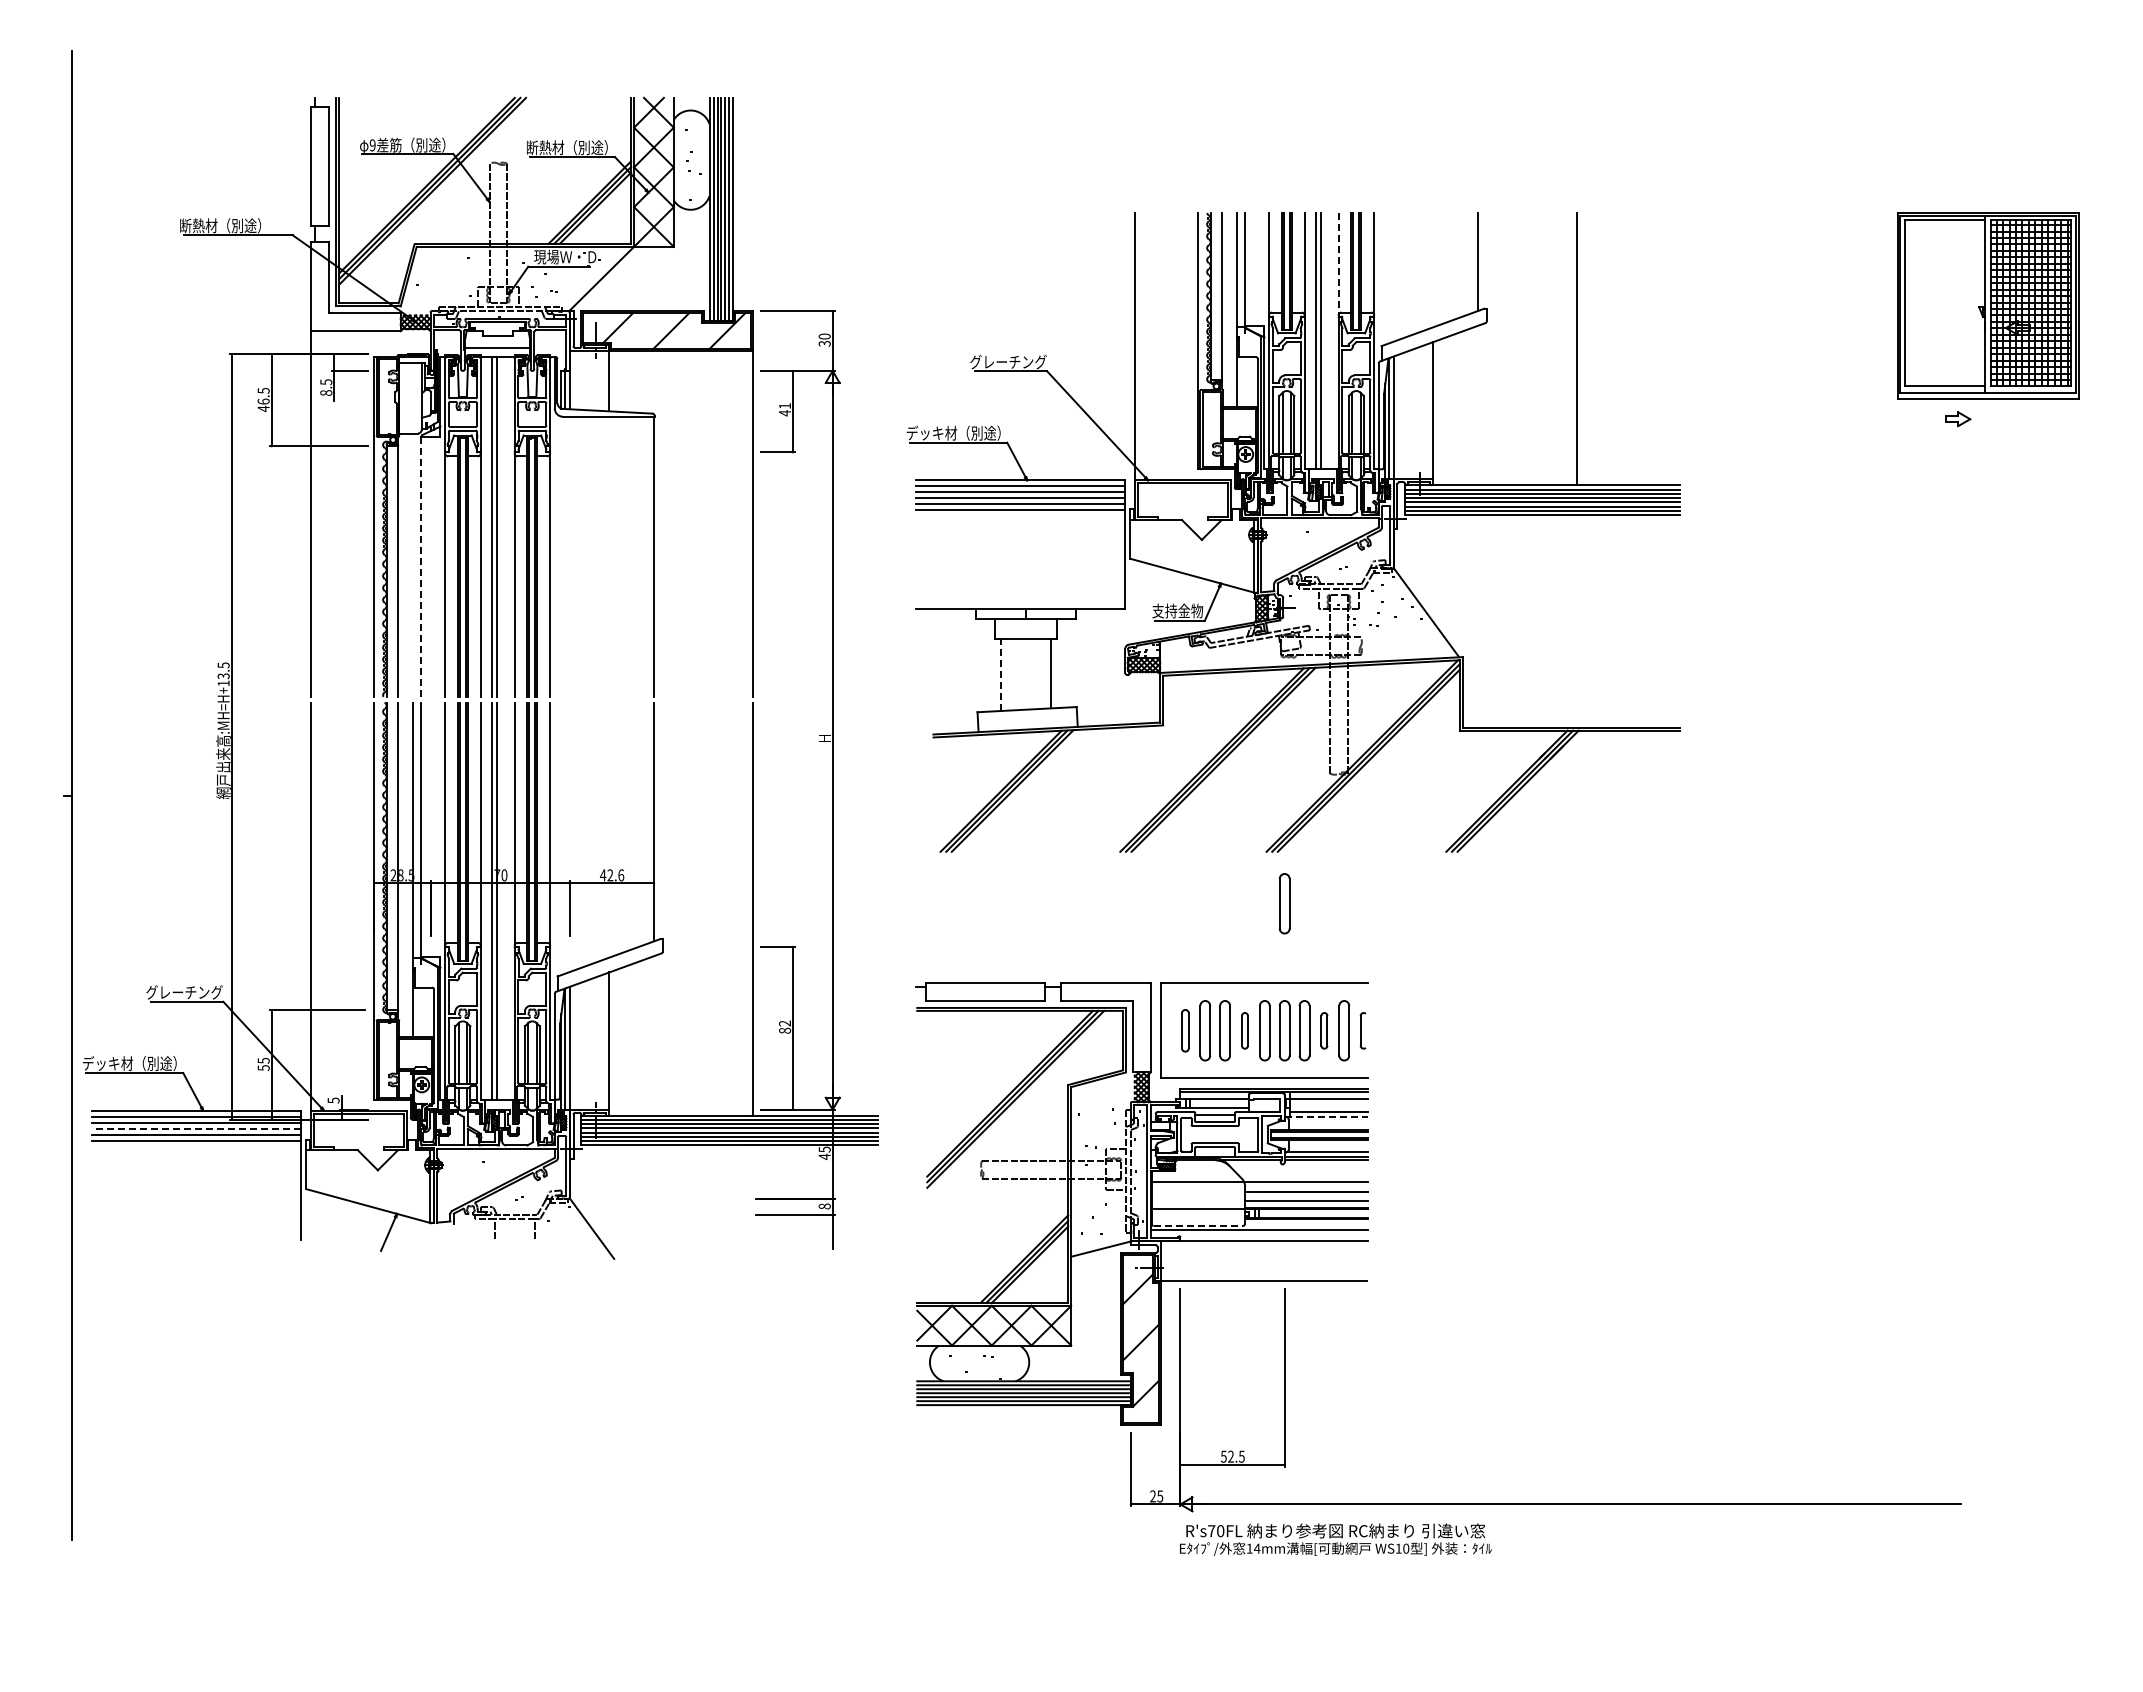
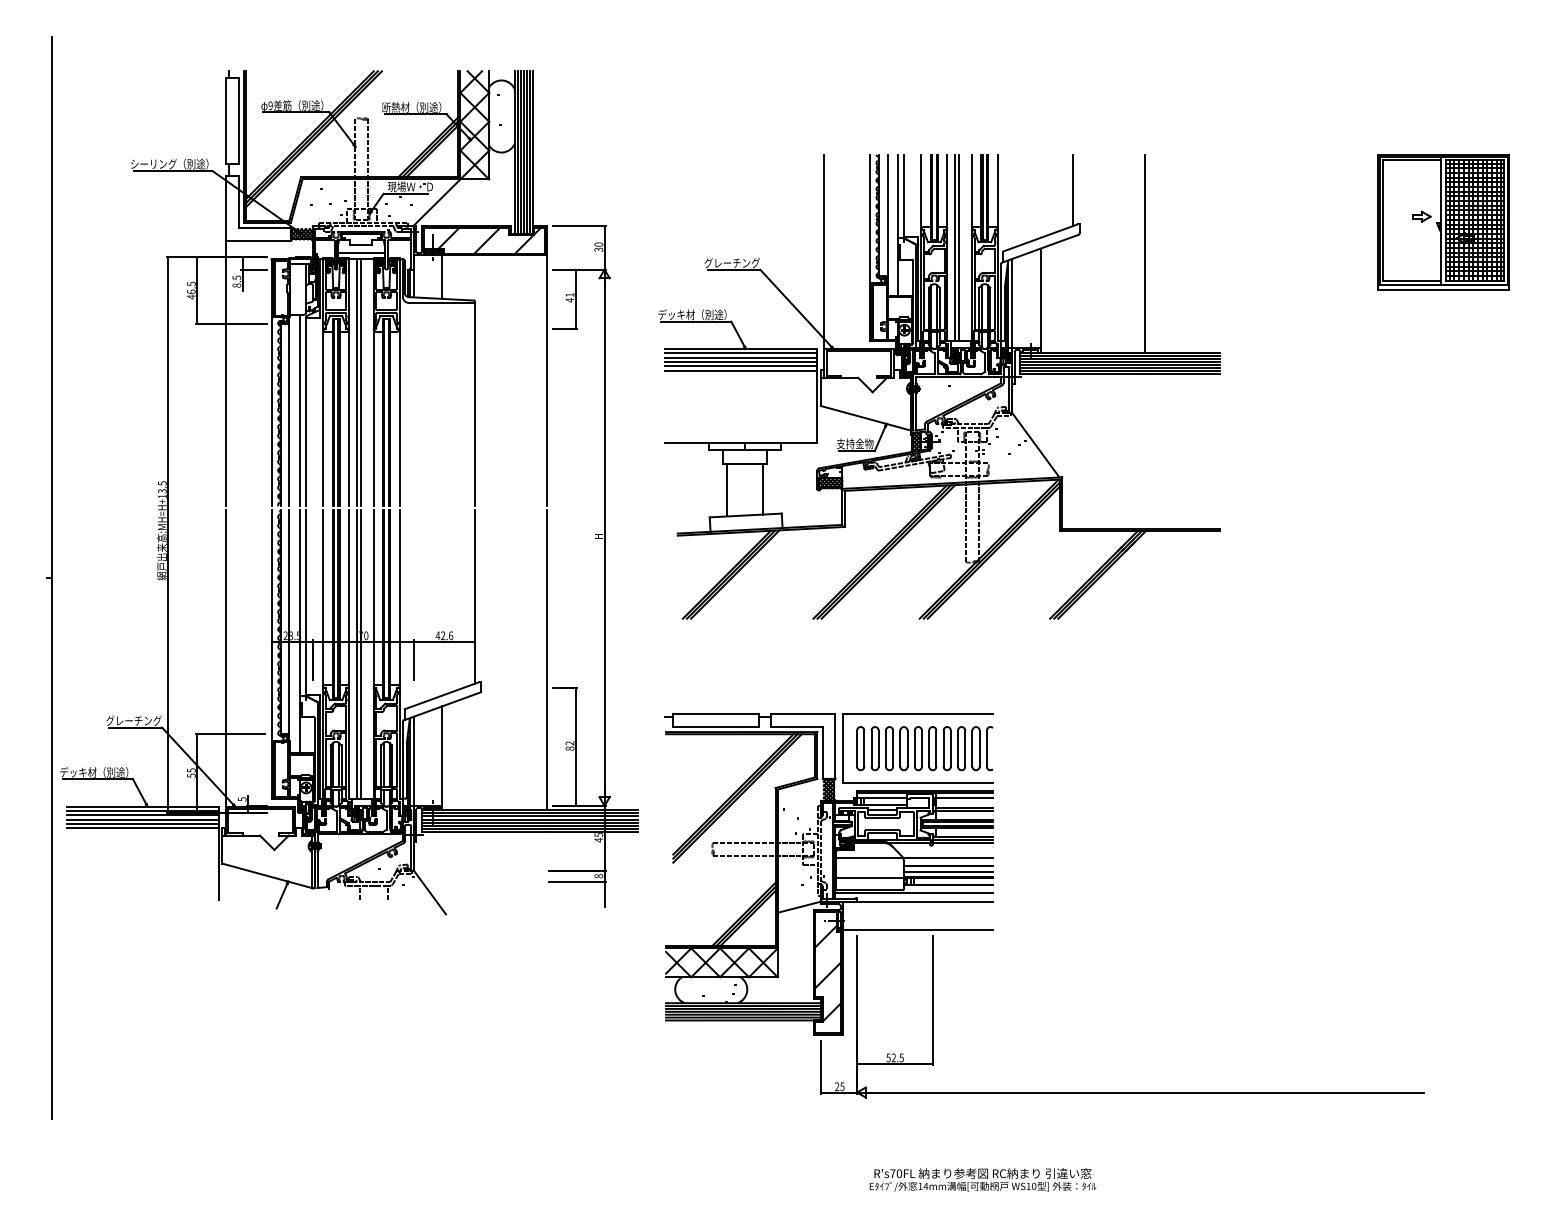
text: (233, 225) -> (169, 163), 断熱材（別途） -> シーリング（別途）
line: (1338, 265) -> (971, 192), dashed -> solid
part: (1958, 419) -> (1422, 216), moved
line: (412, 564) -> (299, 410), added
line: (421, 567) -> (306, 412), dashed -> solid
line: (1001, 675) -> (727, 490), dashed -> solid
part: (1284, 903) -> (932, 656), removed
part: (1185, 1030) -> (860, 748), size x1.43
part: (1244, 1030) -> (903, 748), size x1.67
part: (1324, 1030) -> (961, 748), size x1.67
part: (1362, 1030) -> (989, 748), size x1.67
line: (1326, 1116) -> (963, 810), dashed -> solid
line: (196, 1128) -> (142, 819), dashed -> solid
line: (1198, 1225) -> (870, 890), dashed -> solid
text: (1335, 1539) -> (982, 1179), moved

